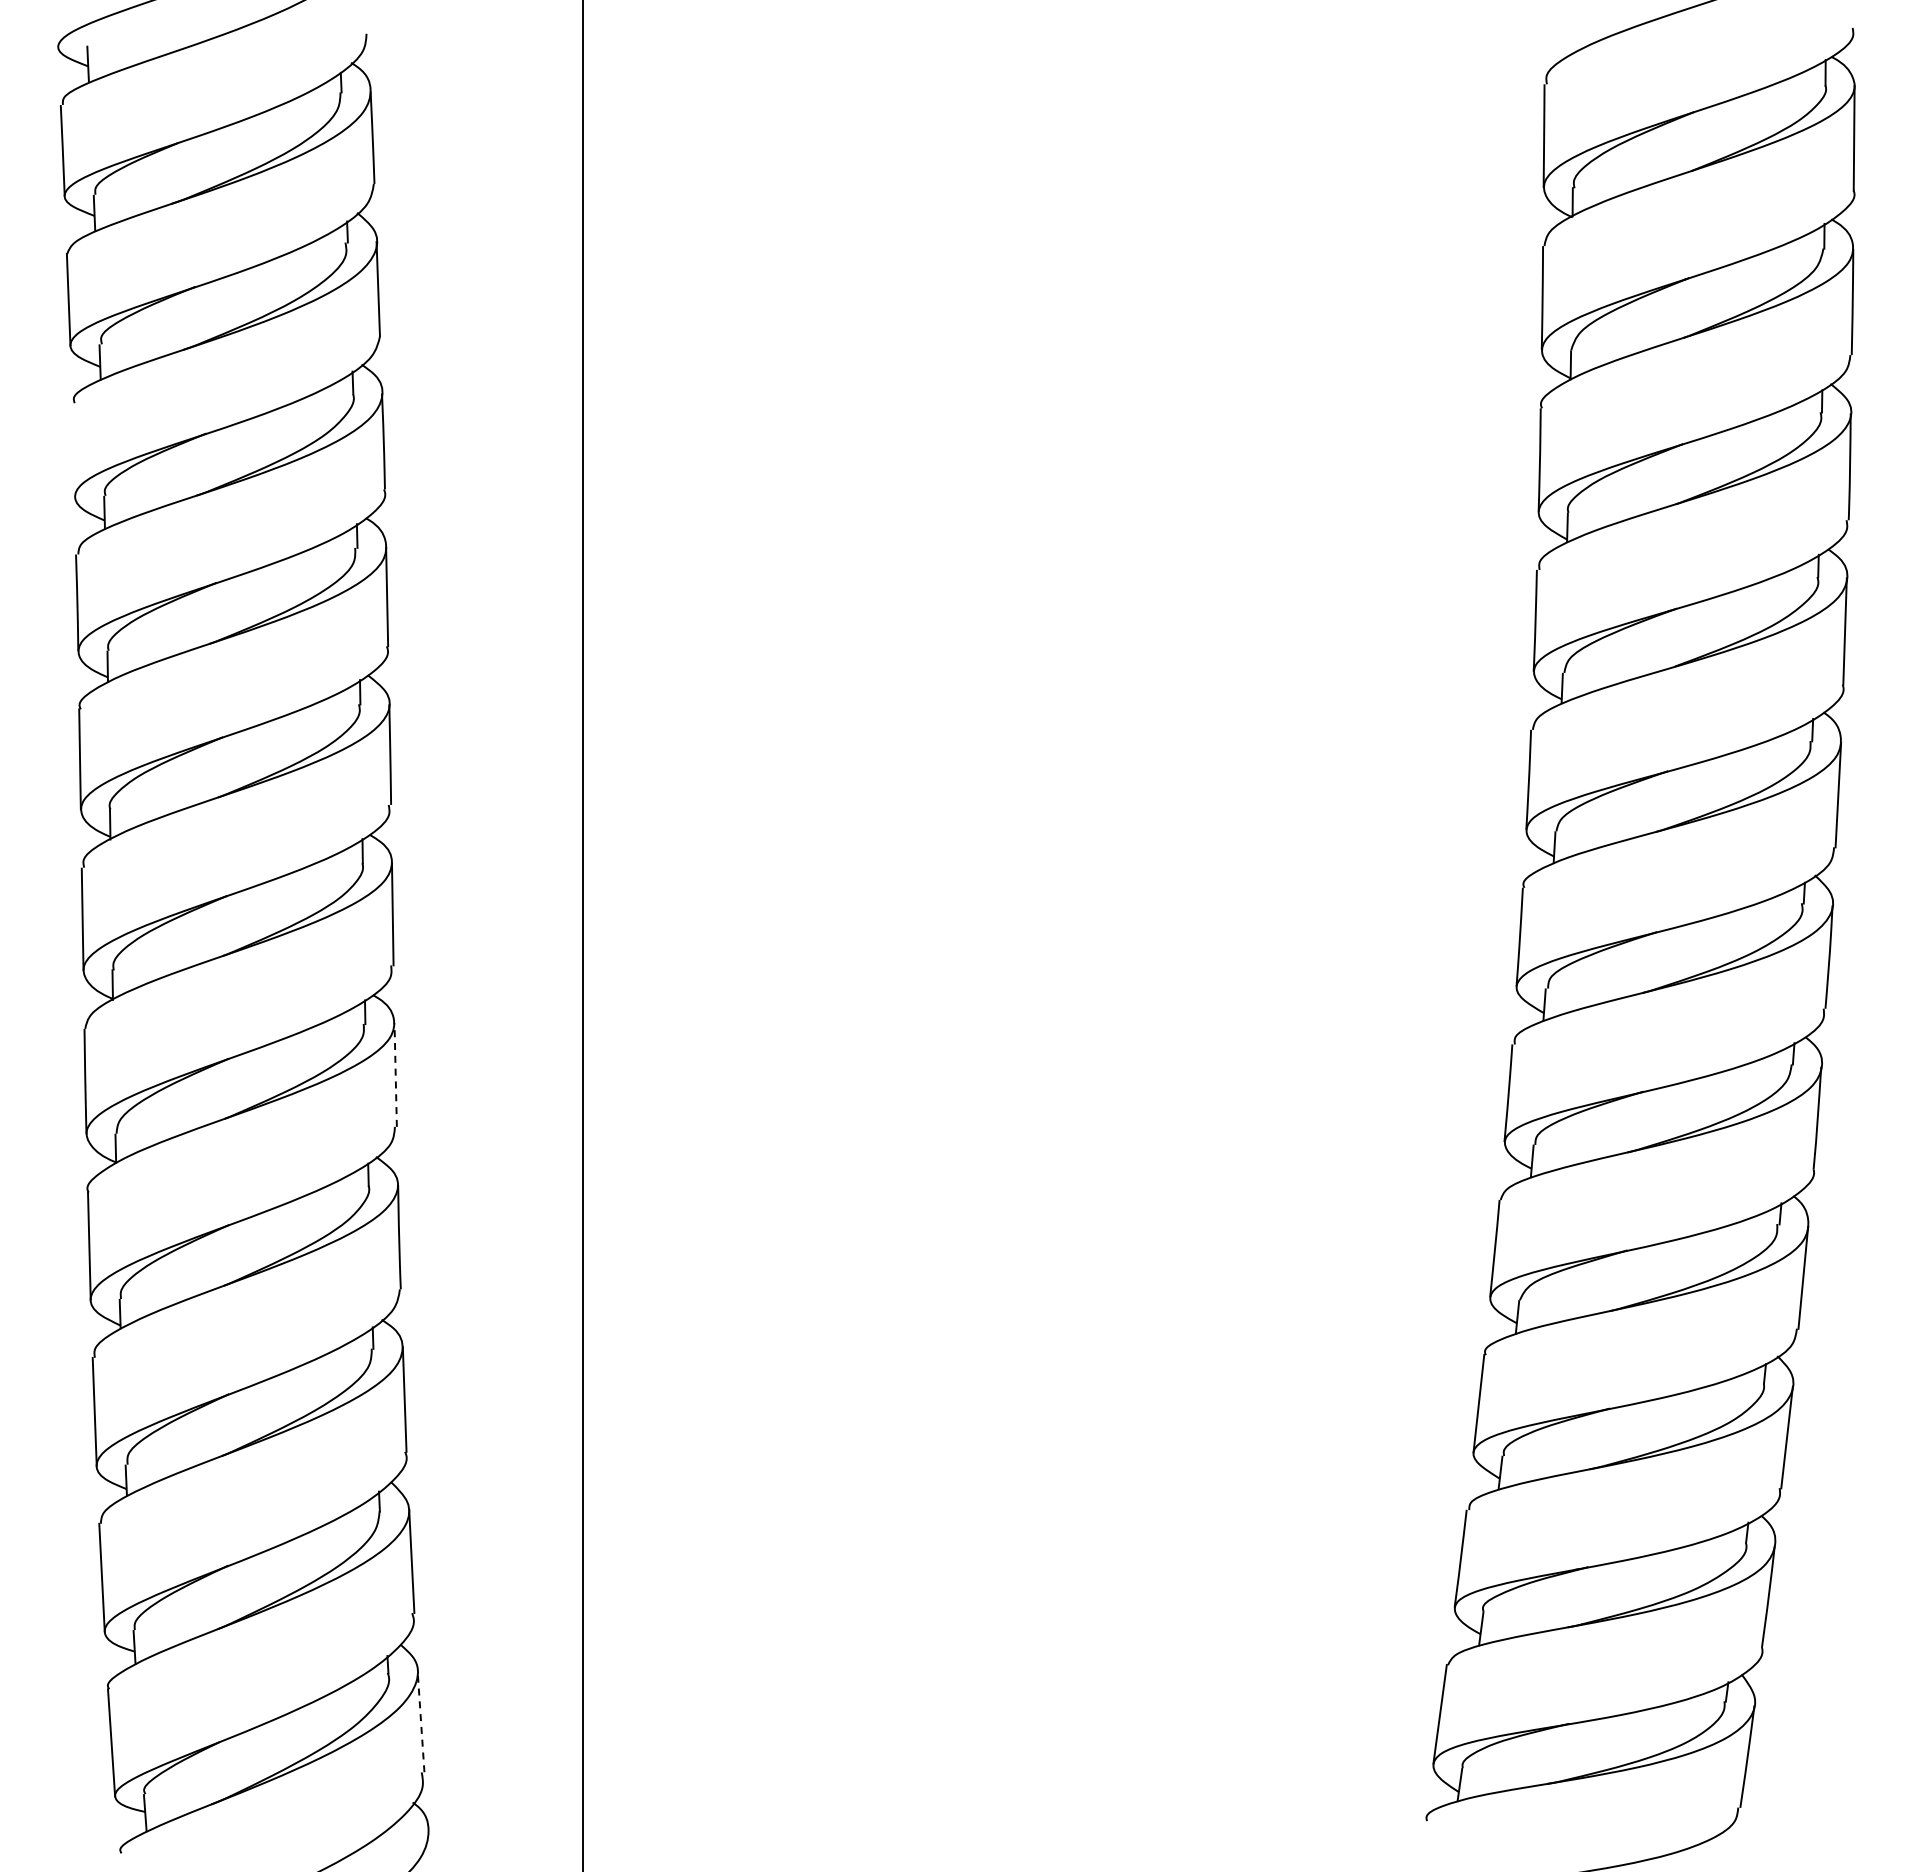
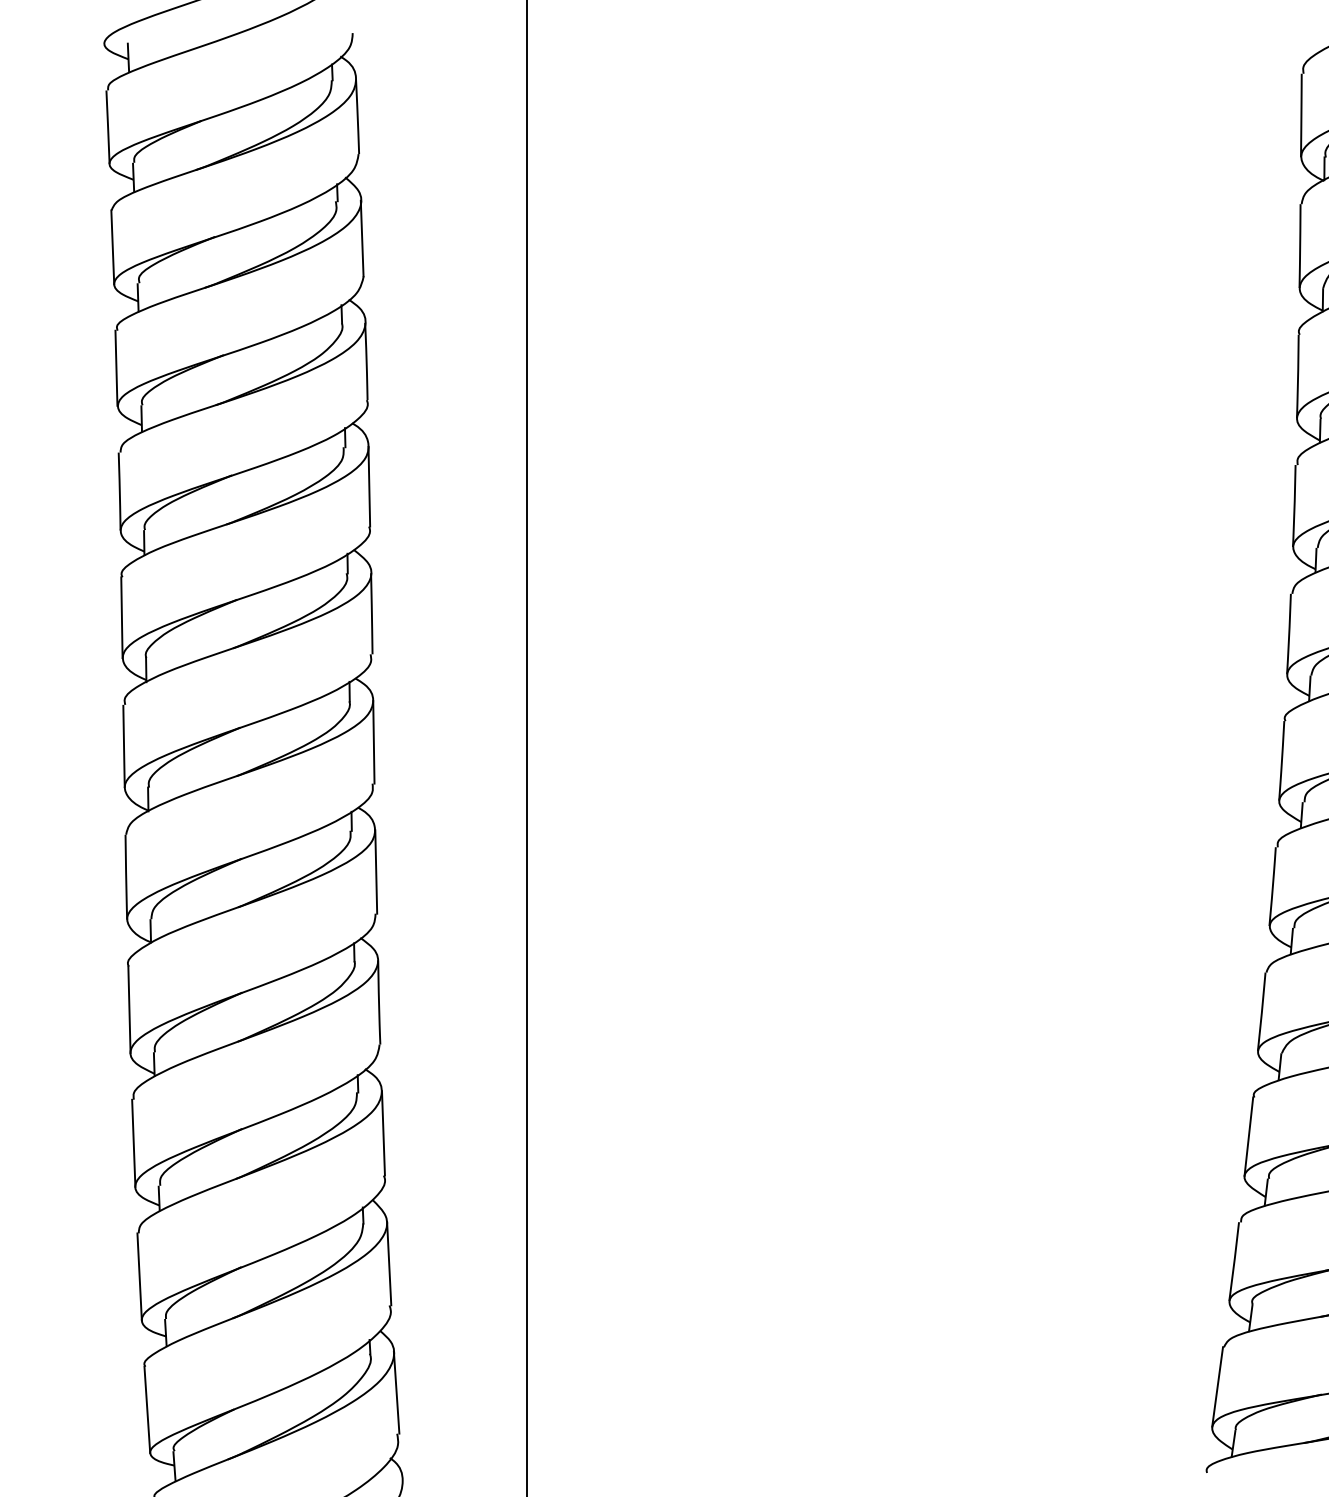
line: (73, 449) -> (116, 367), added
line: (395, 1075) -> (376, 872), dashed -> solid
line: (421, 1721) -> (397, 1392), dashed -> solid

